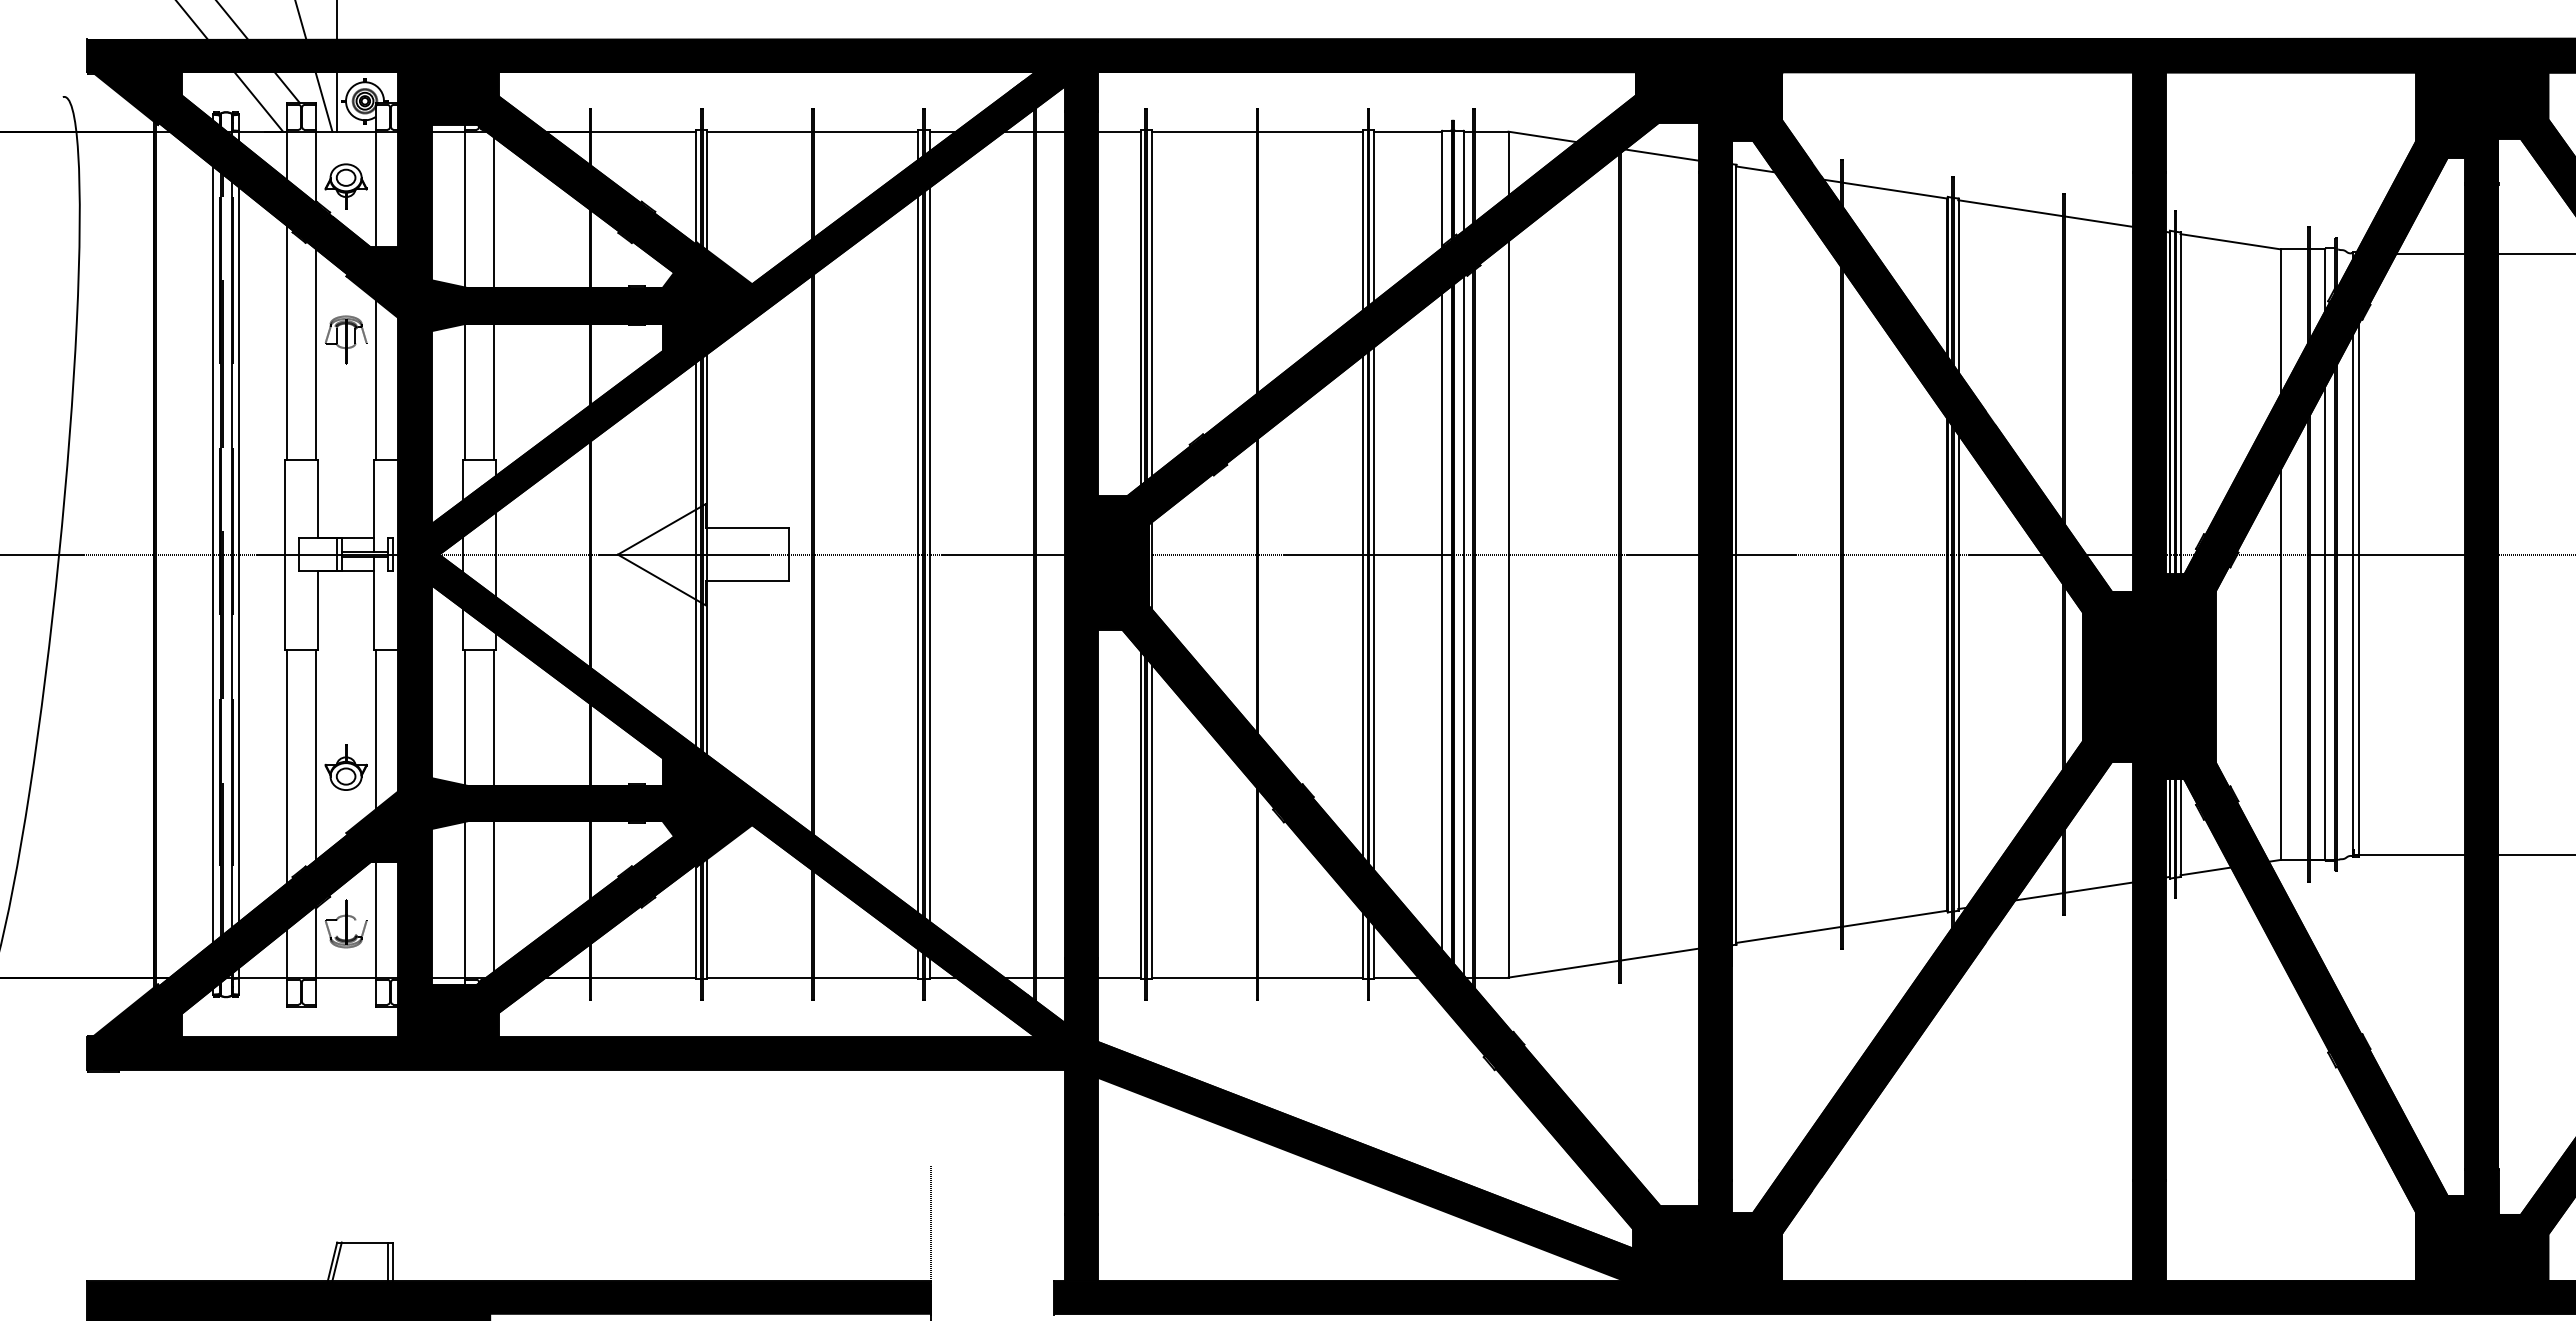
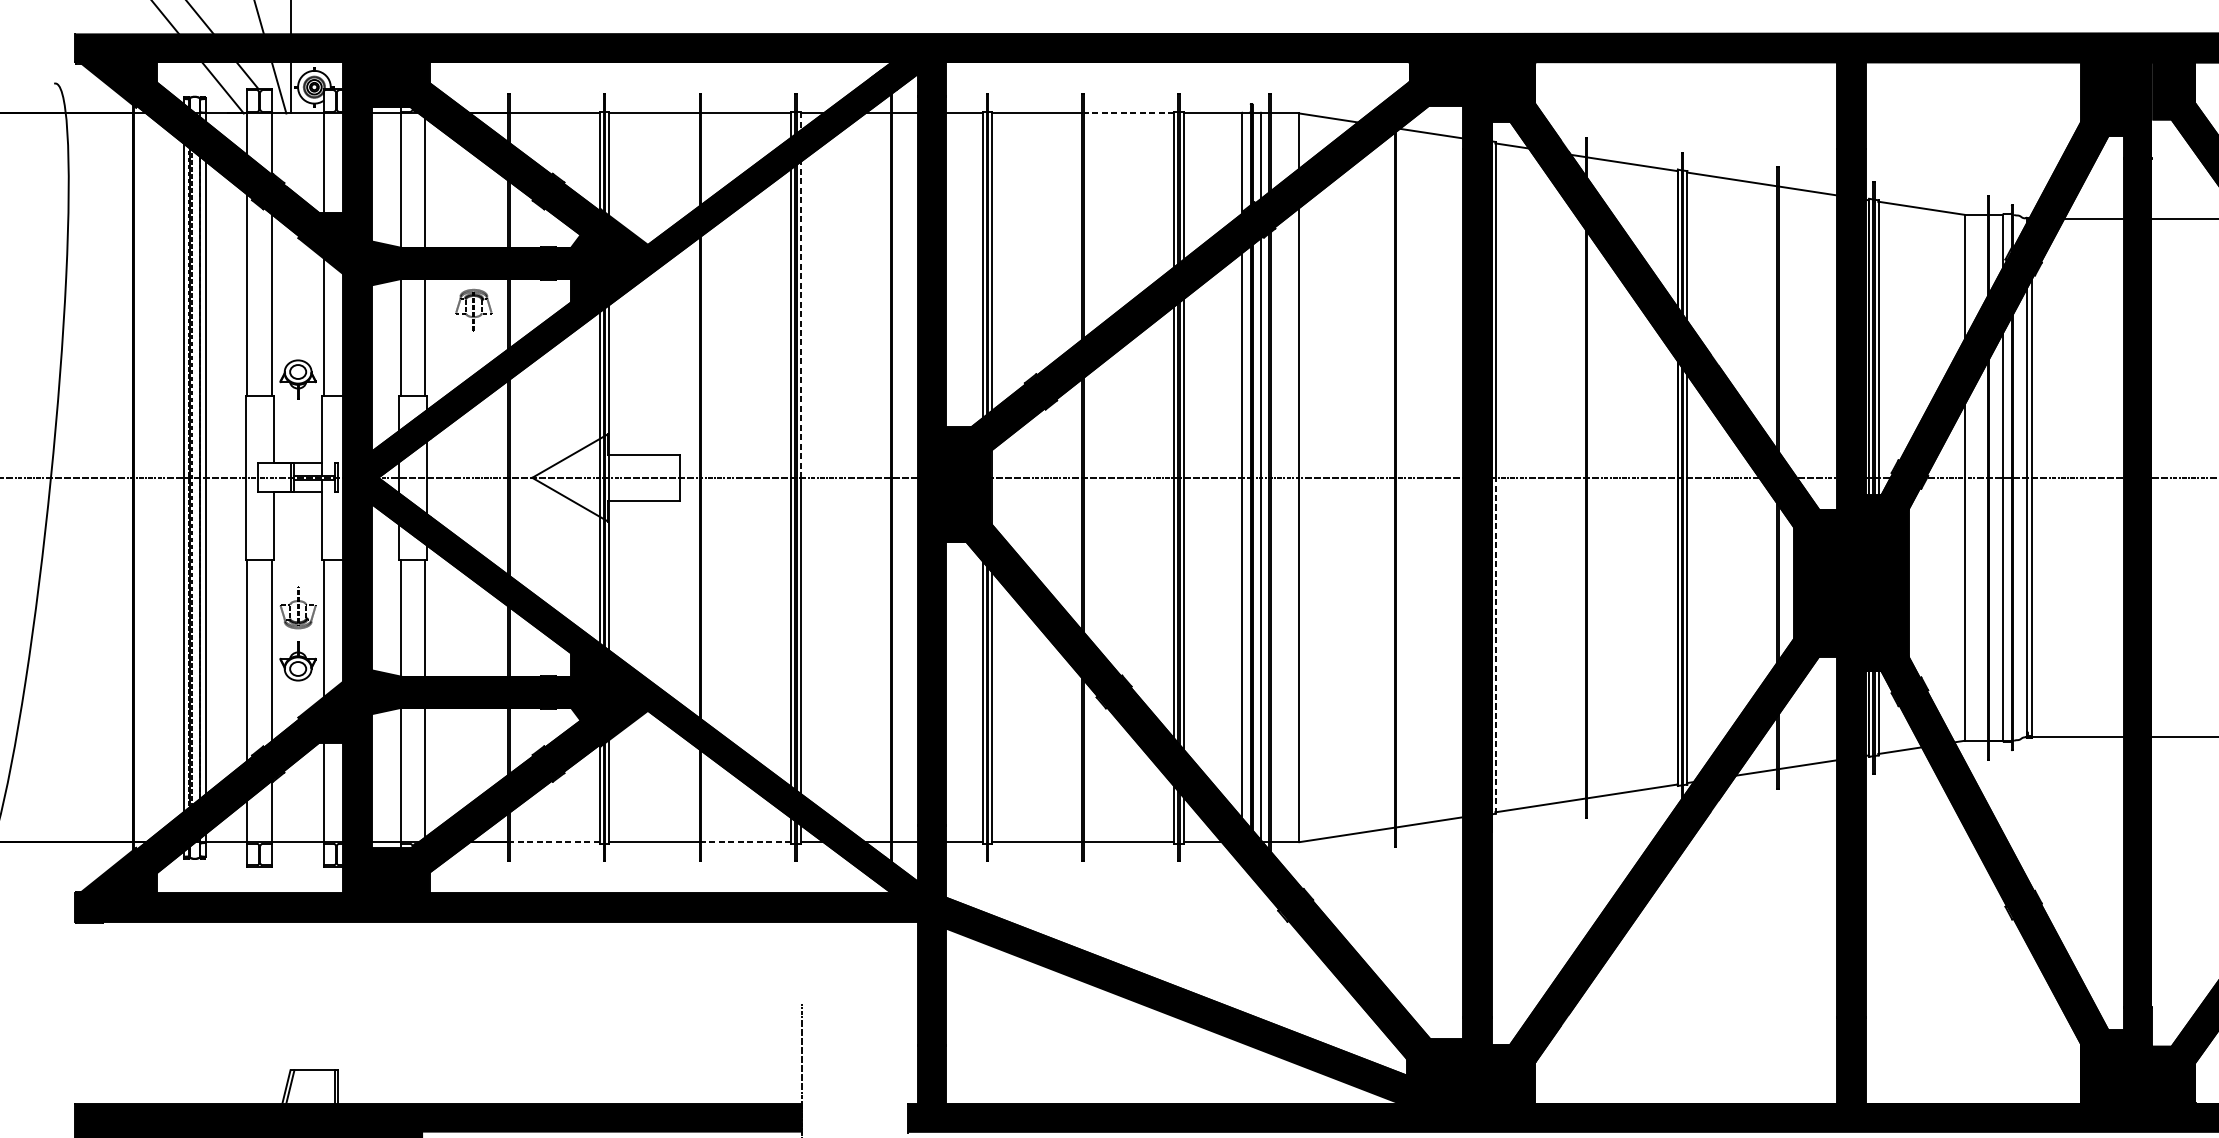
line: (1310, 131) -> (1128, 113), solid -> dashed
part: (345, 186) -> (297, 379), moved
part: (346, 339) -> (474, 309), moved
line: (929, 342) -> (800, 295), solid -> dashed
line: (1736, 749) -> (1495, 645), solid -> dashed
part: (346, 923) -> (298, 607), moved
line: (643, 977) -> (554, 842), solid -> dashed
line: (865, 977) -> (745, 842), solid -> dashed

